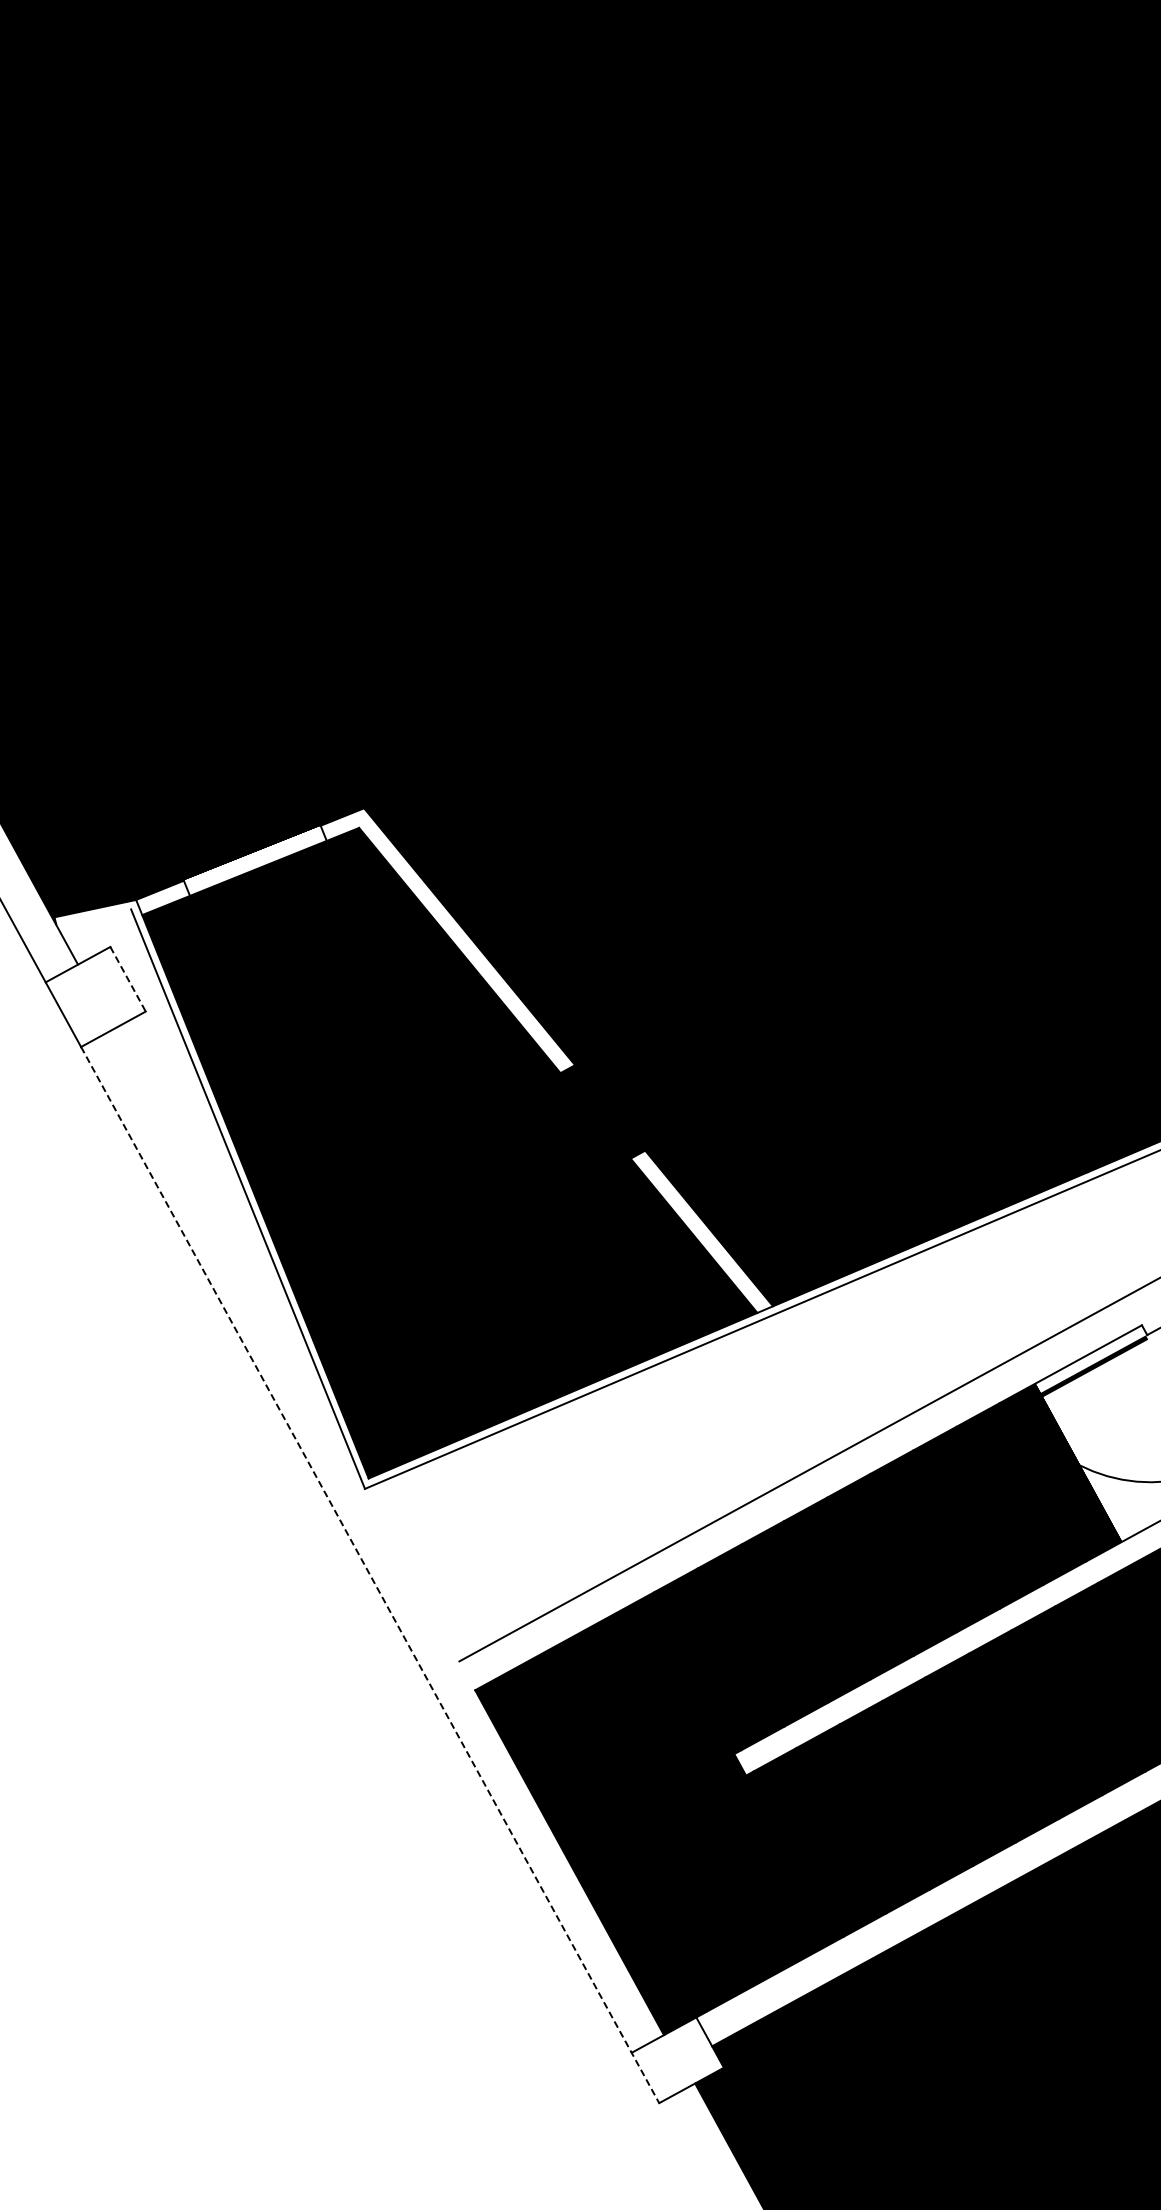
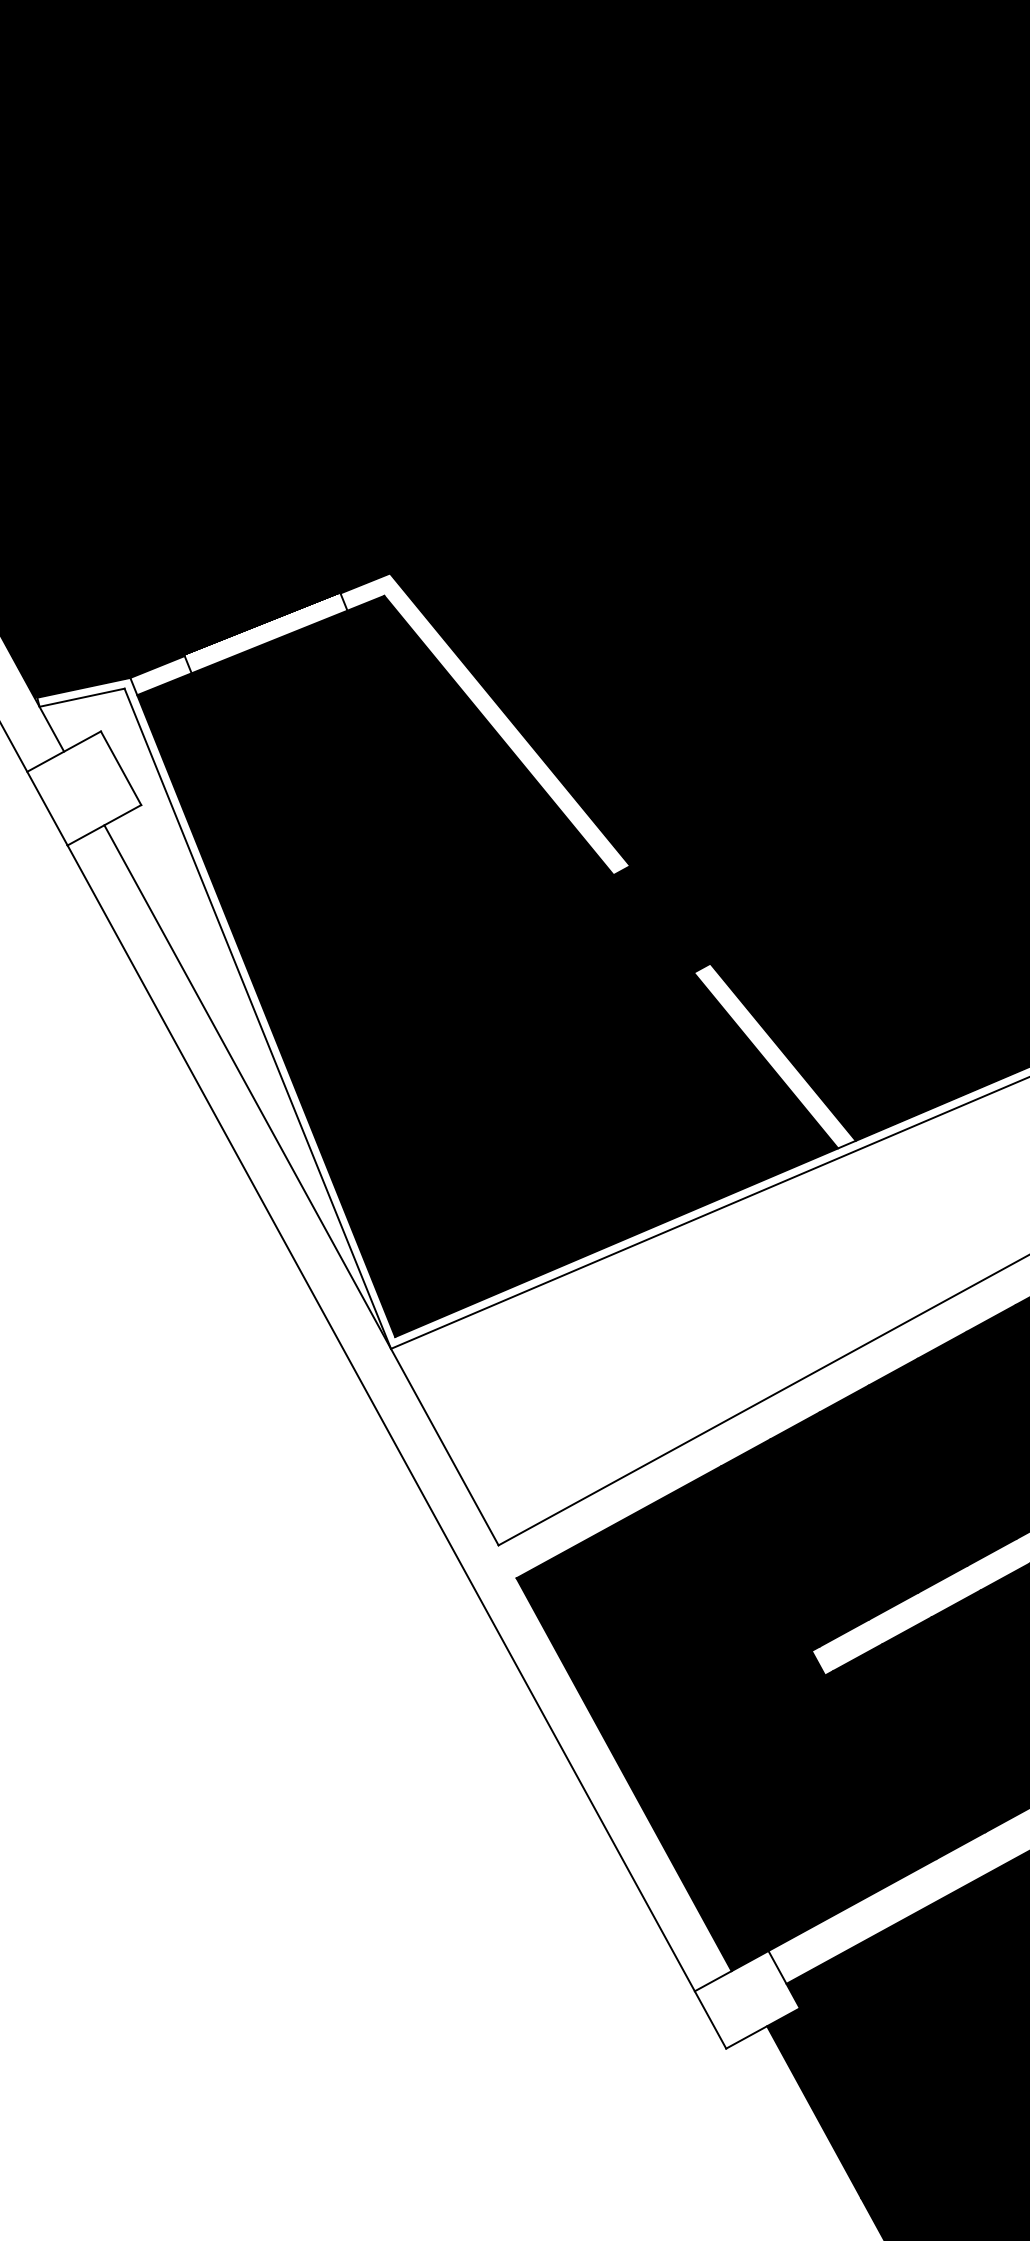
line: (93, 917) -> (81, 697), added
line: (128, 979) -> (121, 768), dashed -> solid
line: (286, 1345) -> (301, 1185), added
line: (370, 1575) -> (397, 1447), dashed -> solid

